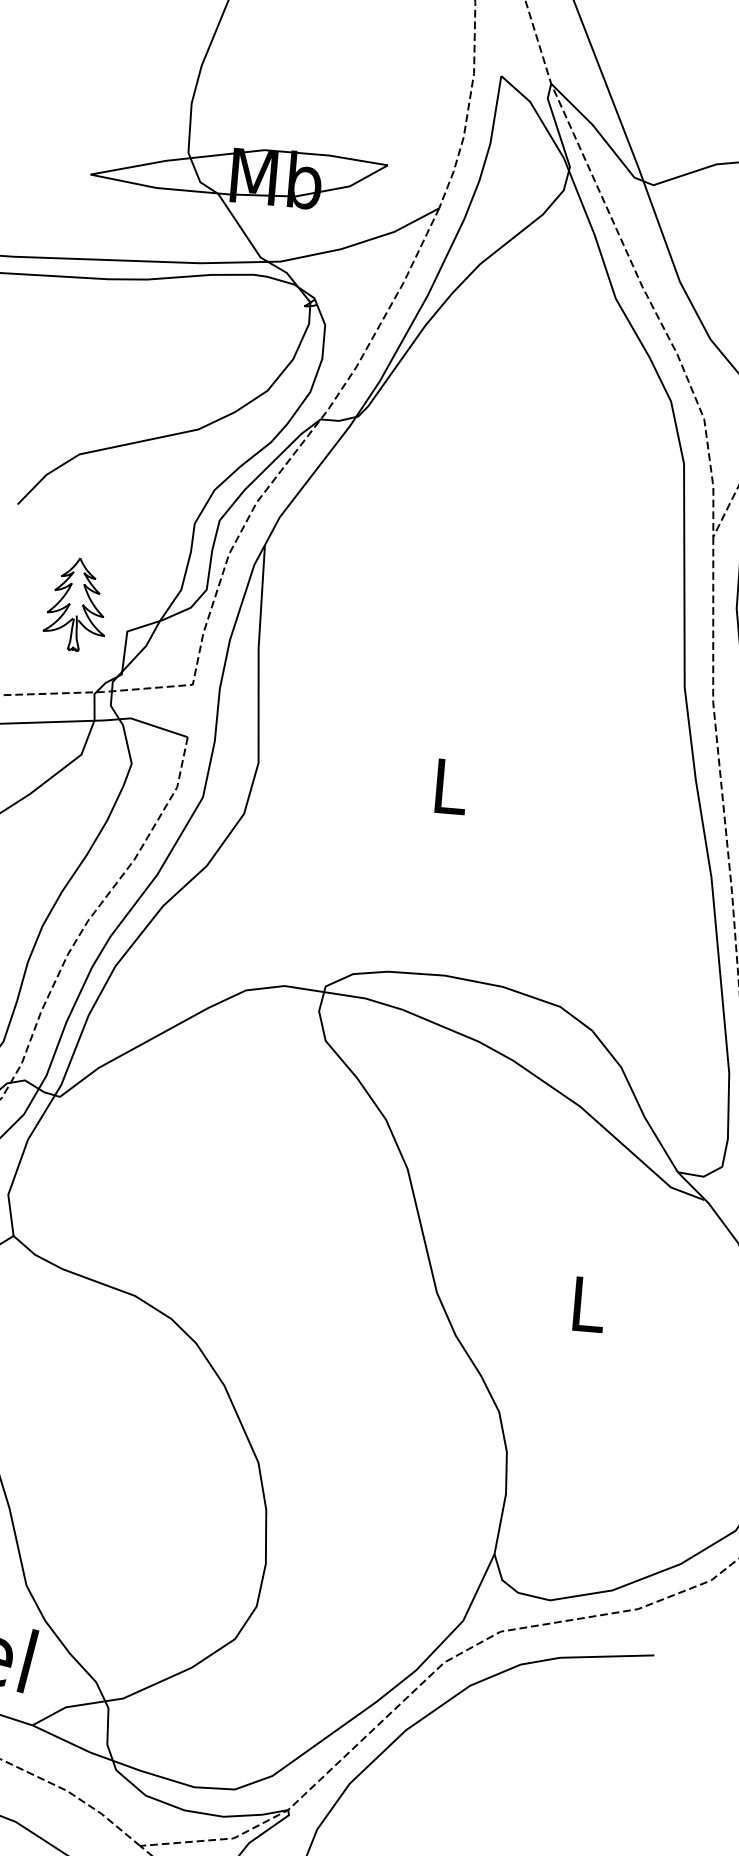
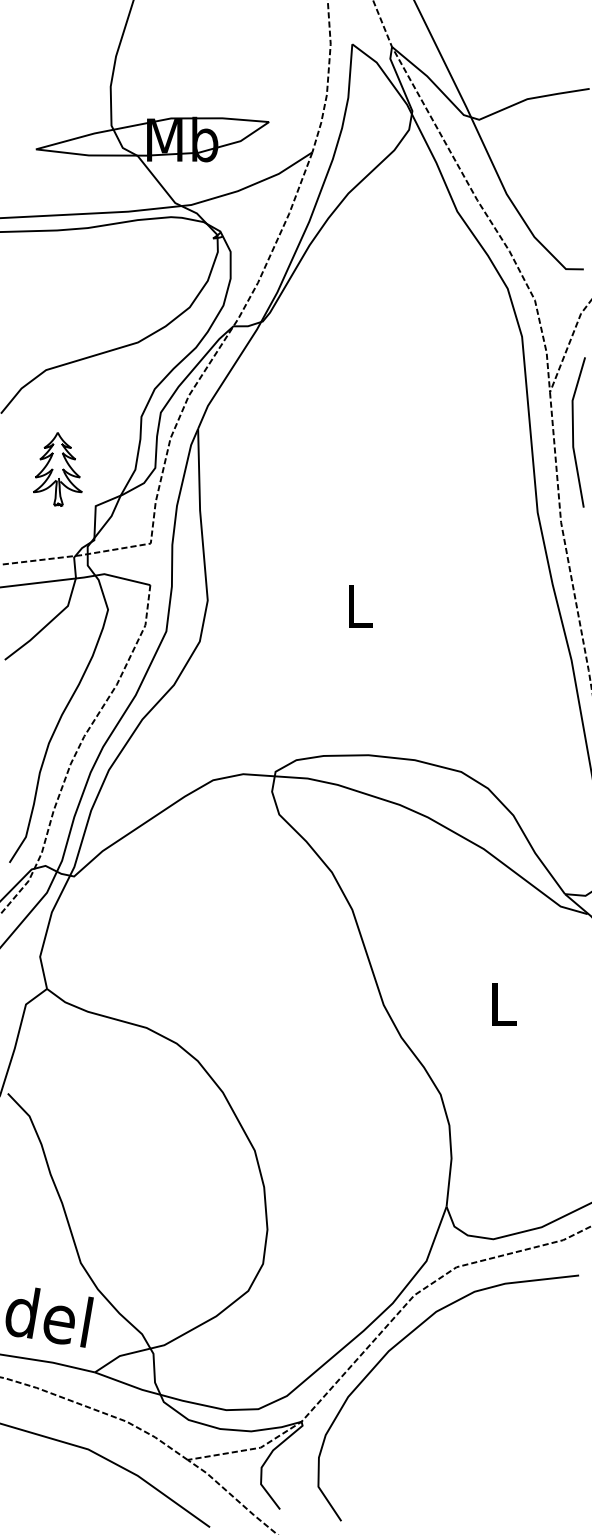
part: (75, 604) -> (57, 469), moved

